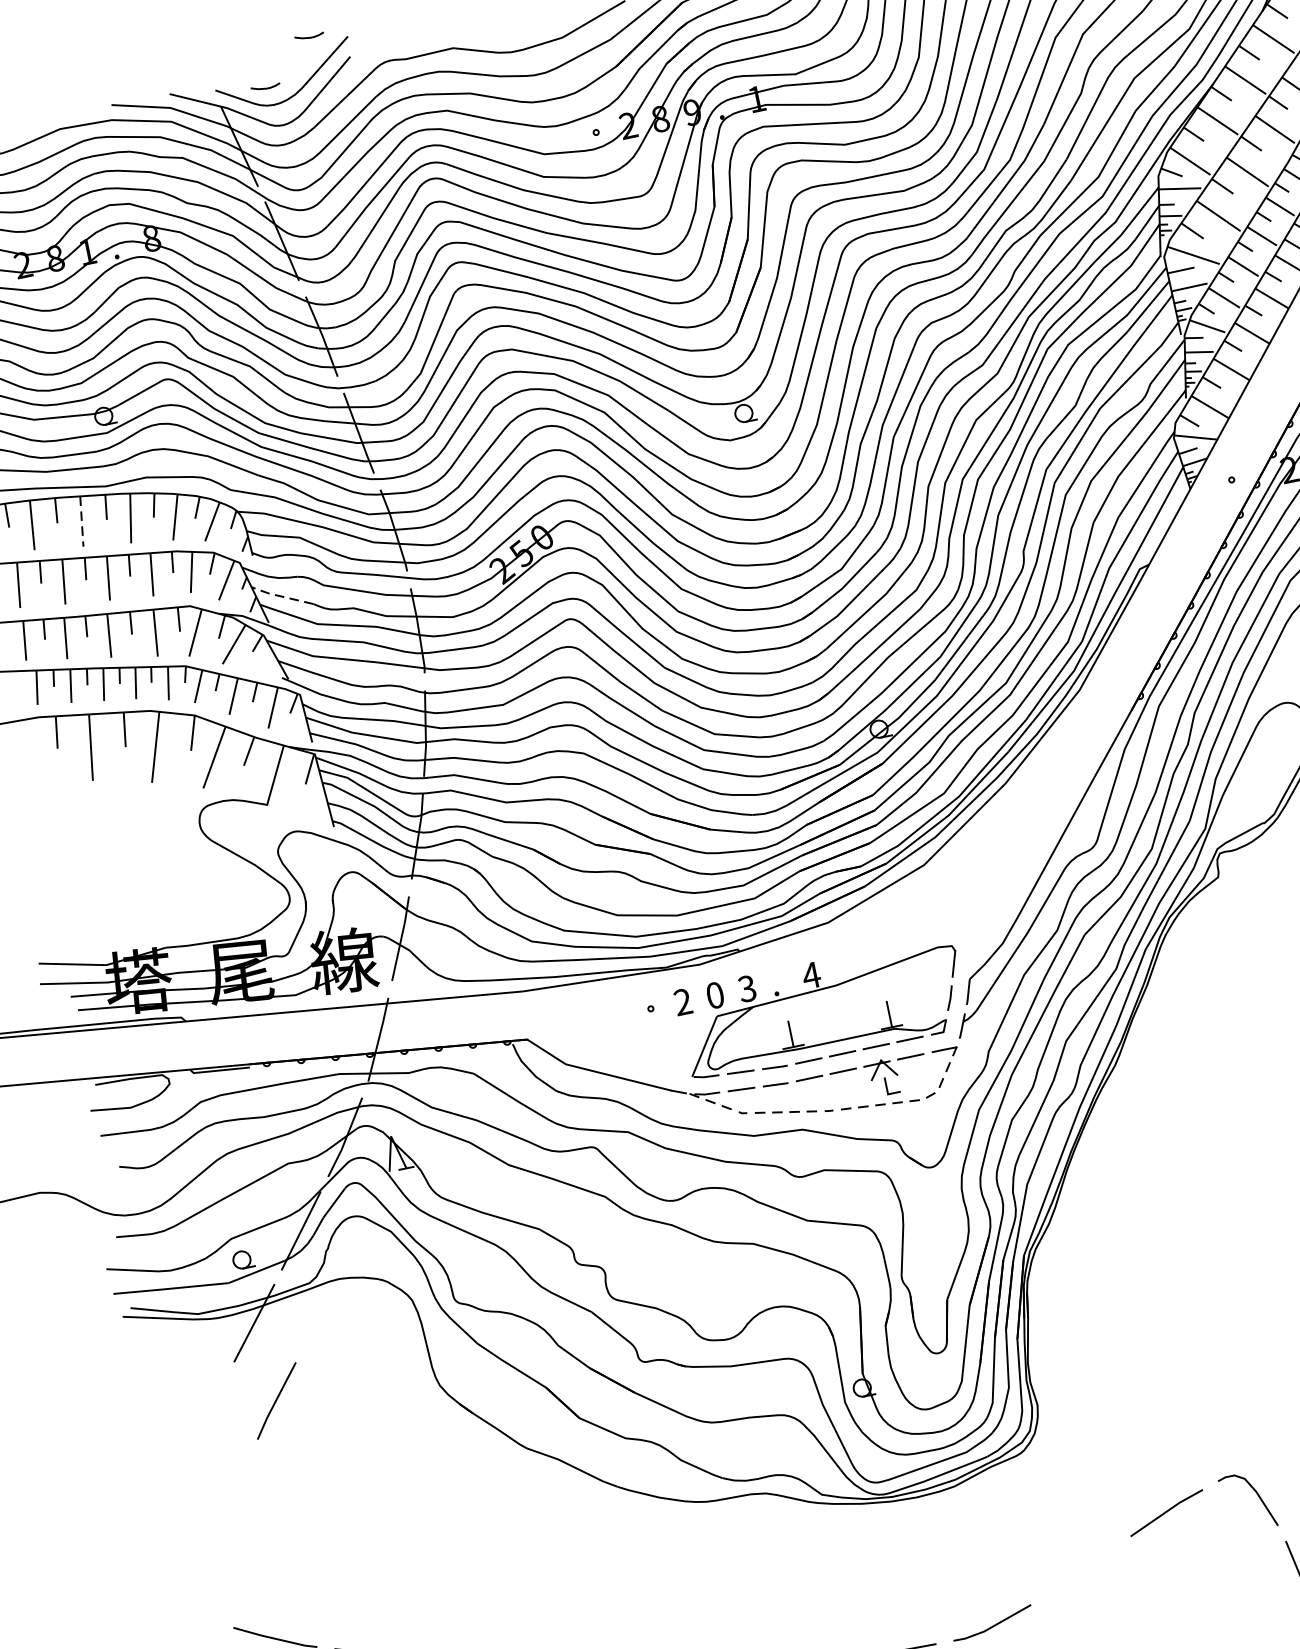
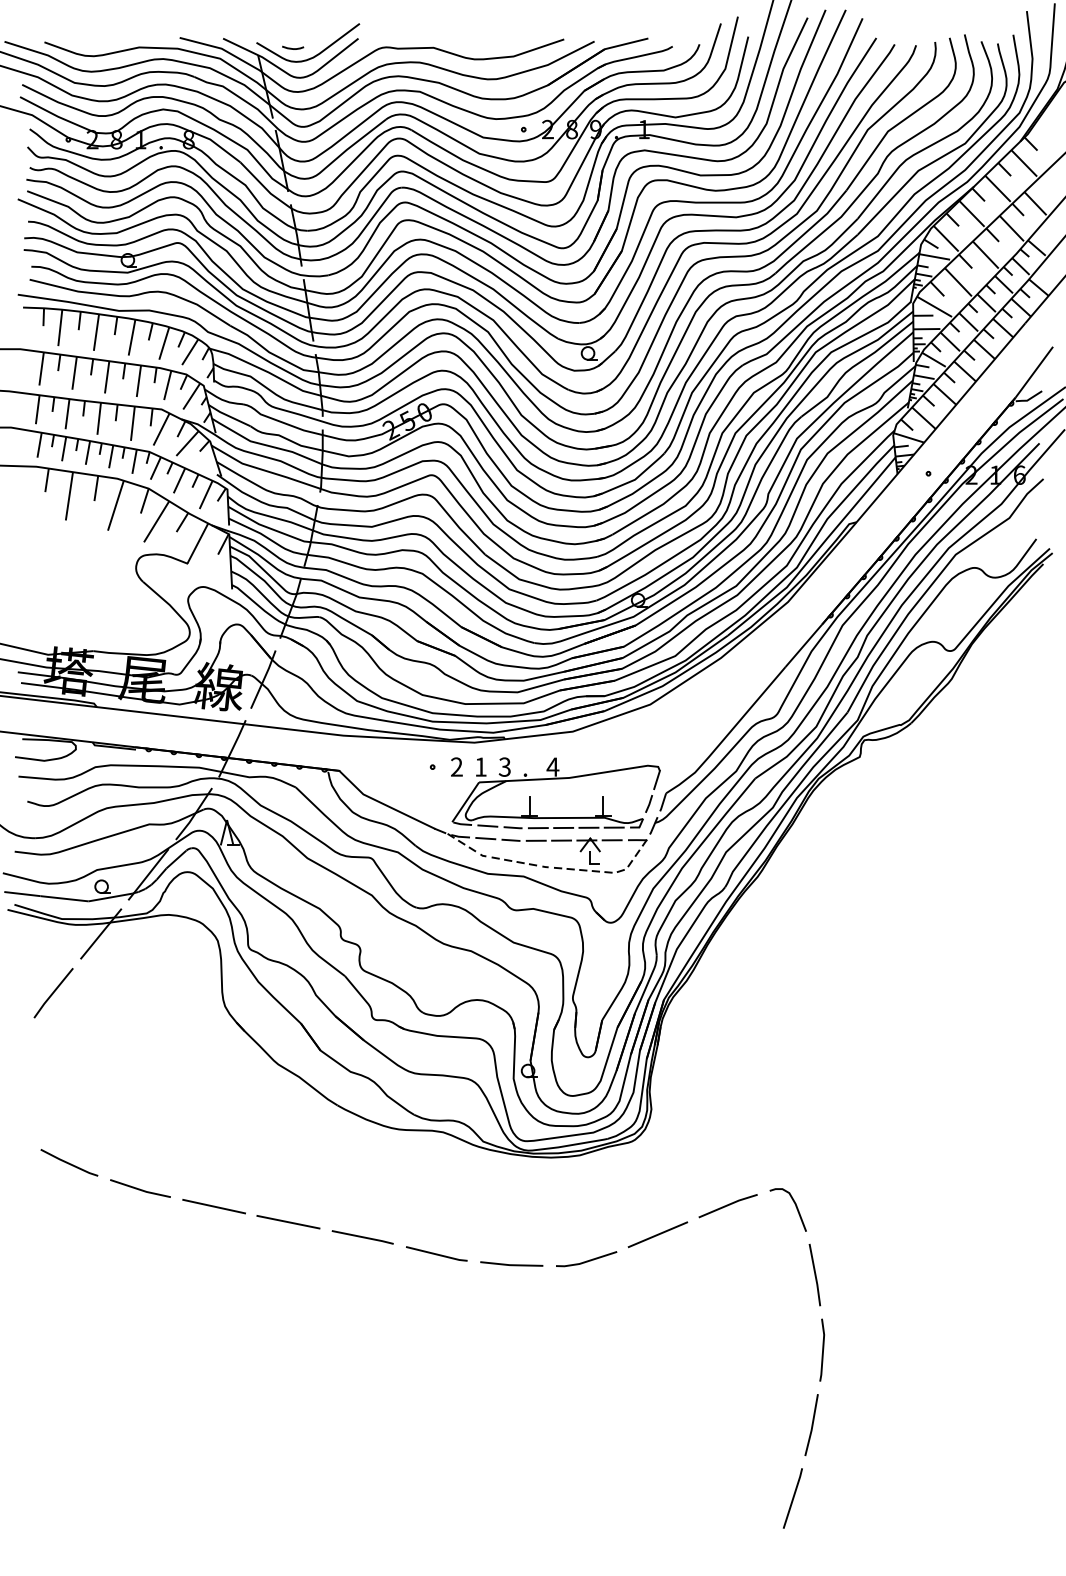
curve: (310, 36) -> (332, 18), removed
line: (82, 522) -> (96, 333), dashed -> solid
line: (281, 595) -> (228, 415), dashed -> solid
text: (714, 994) -> (480, 766), 0 -> 1
line: (276, 1401) -> (53, 993), moved
line: (1080, 1570) -> (657, 1234), added

